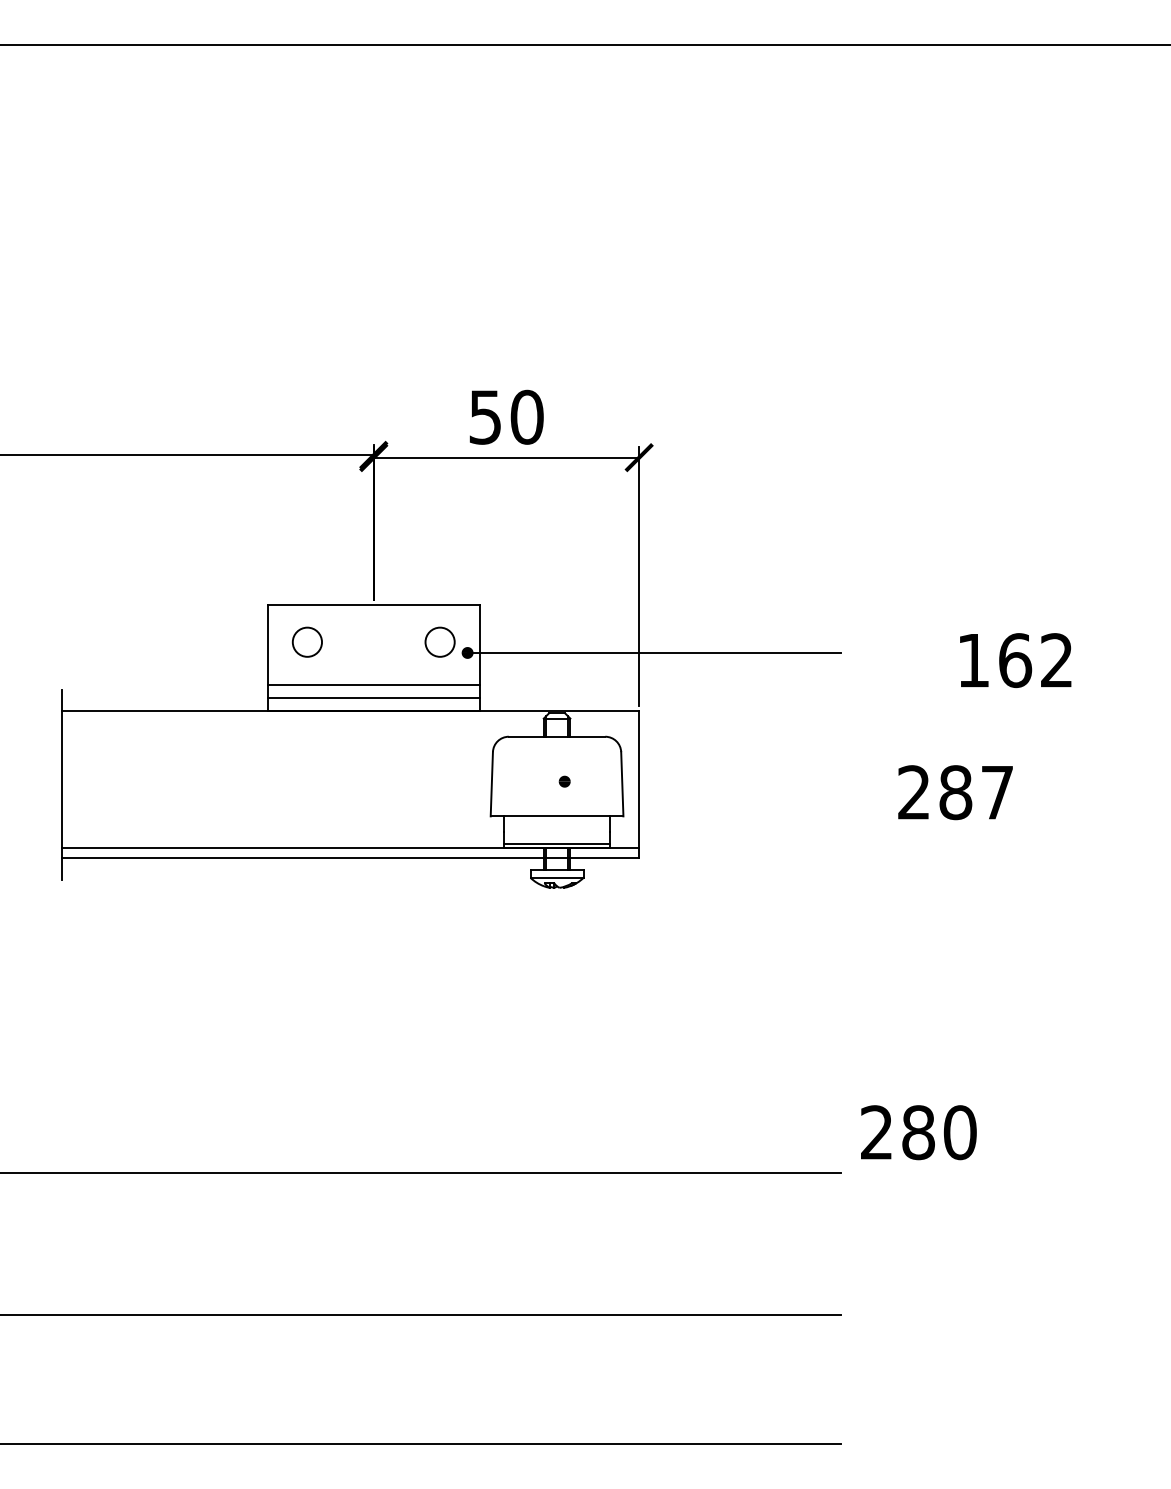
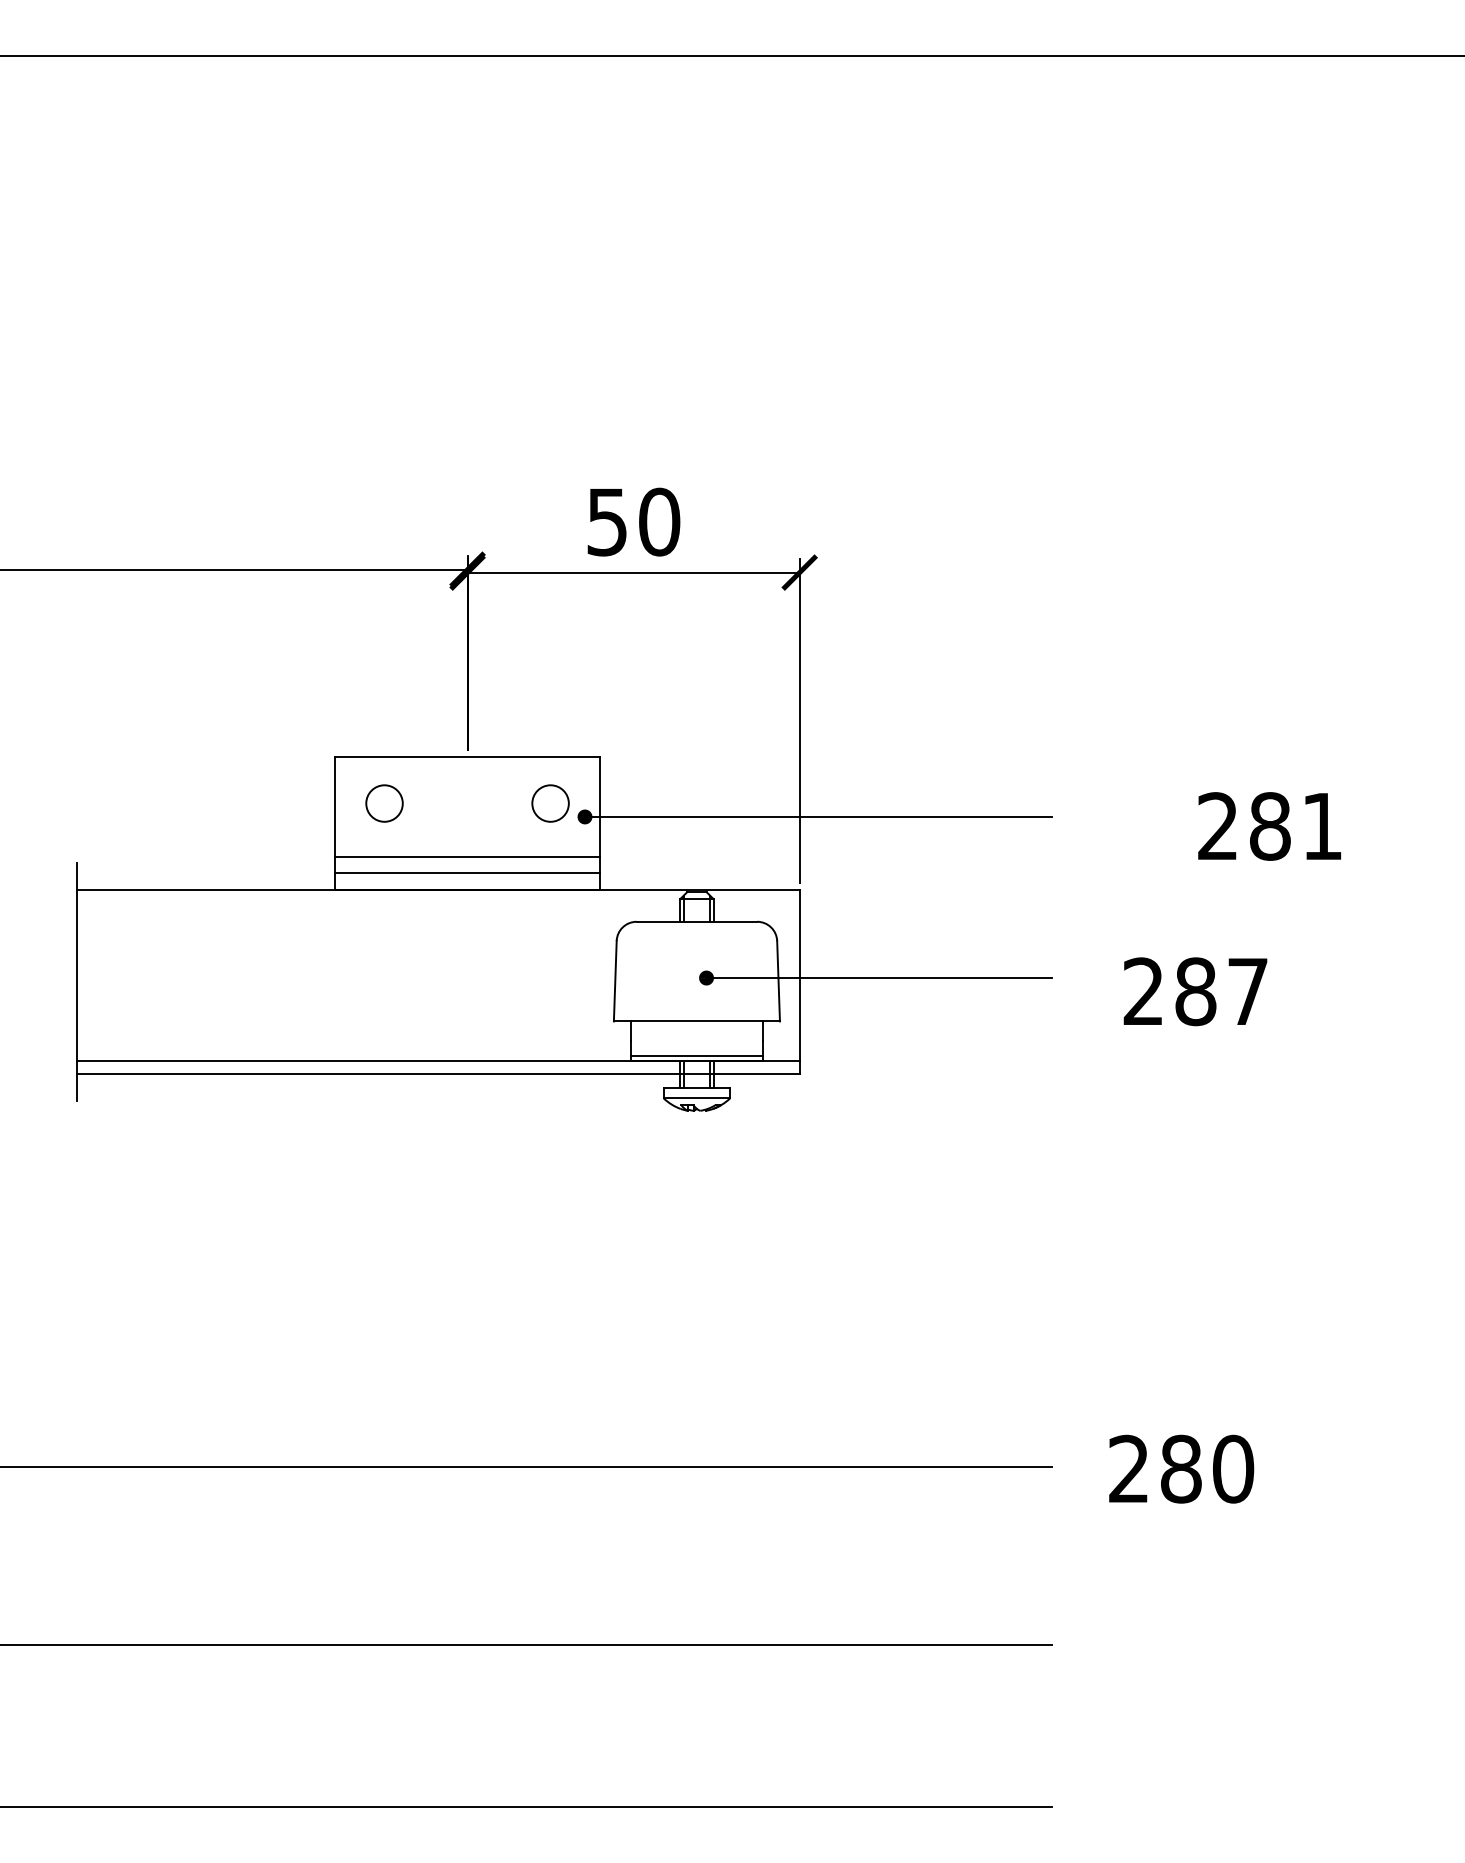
text: (1014, 660) -> (1269, 826), 162 -> 281
line: (702, 782) -> (878, 978), added
text: (918, 1132) -> (1181, 1468), moved

